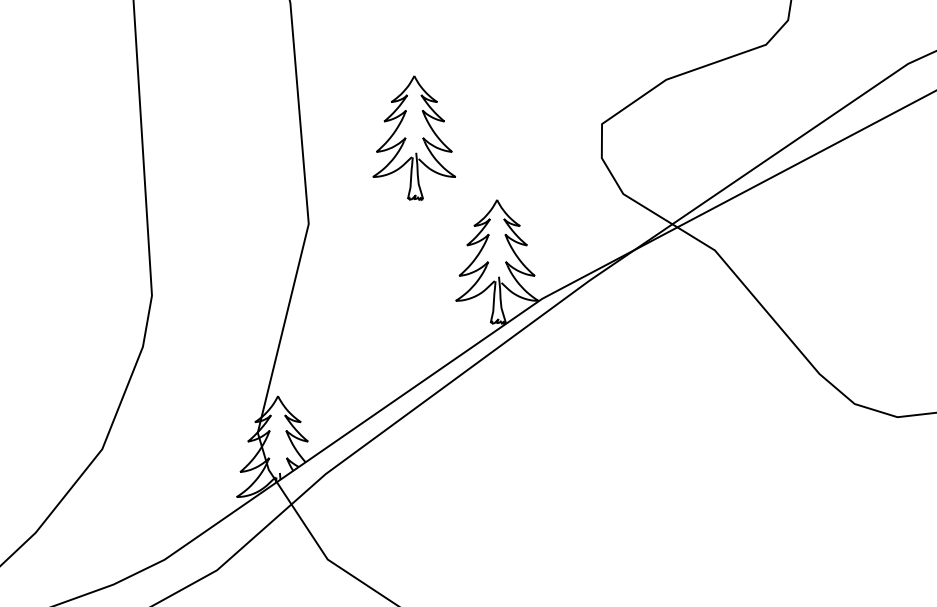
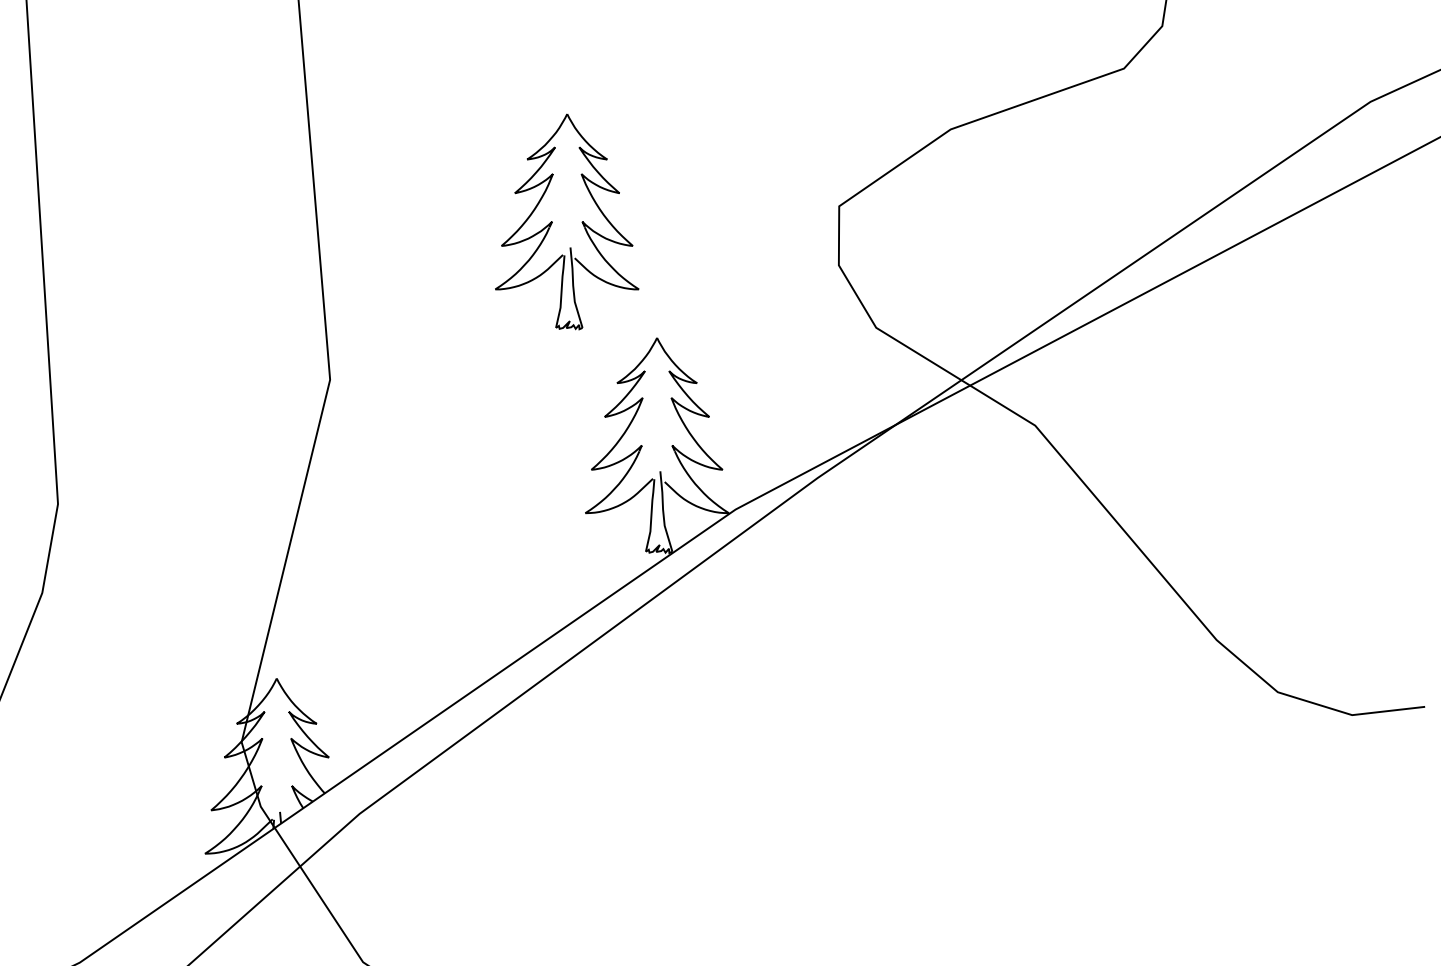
part: (413, 137) -> (565, 220), moved

